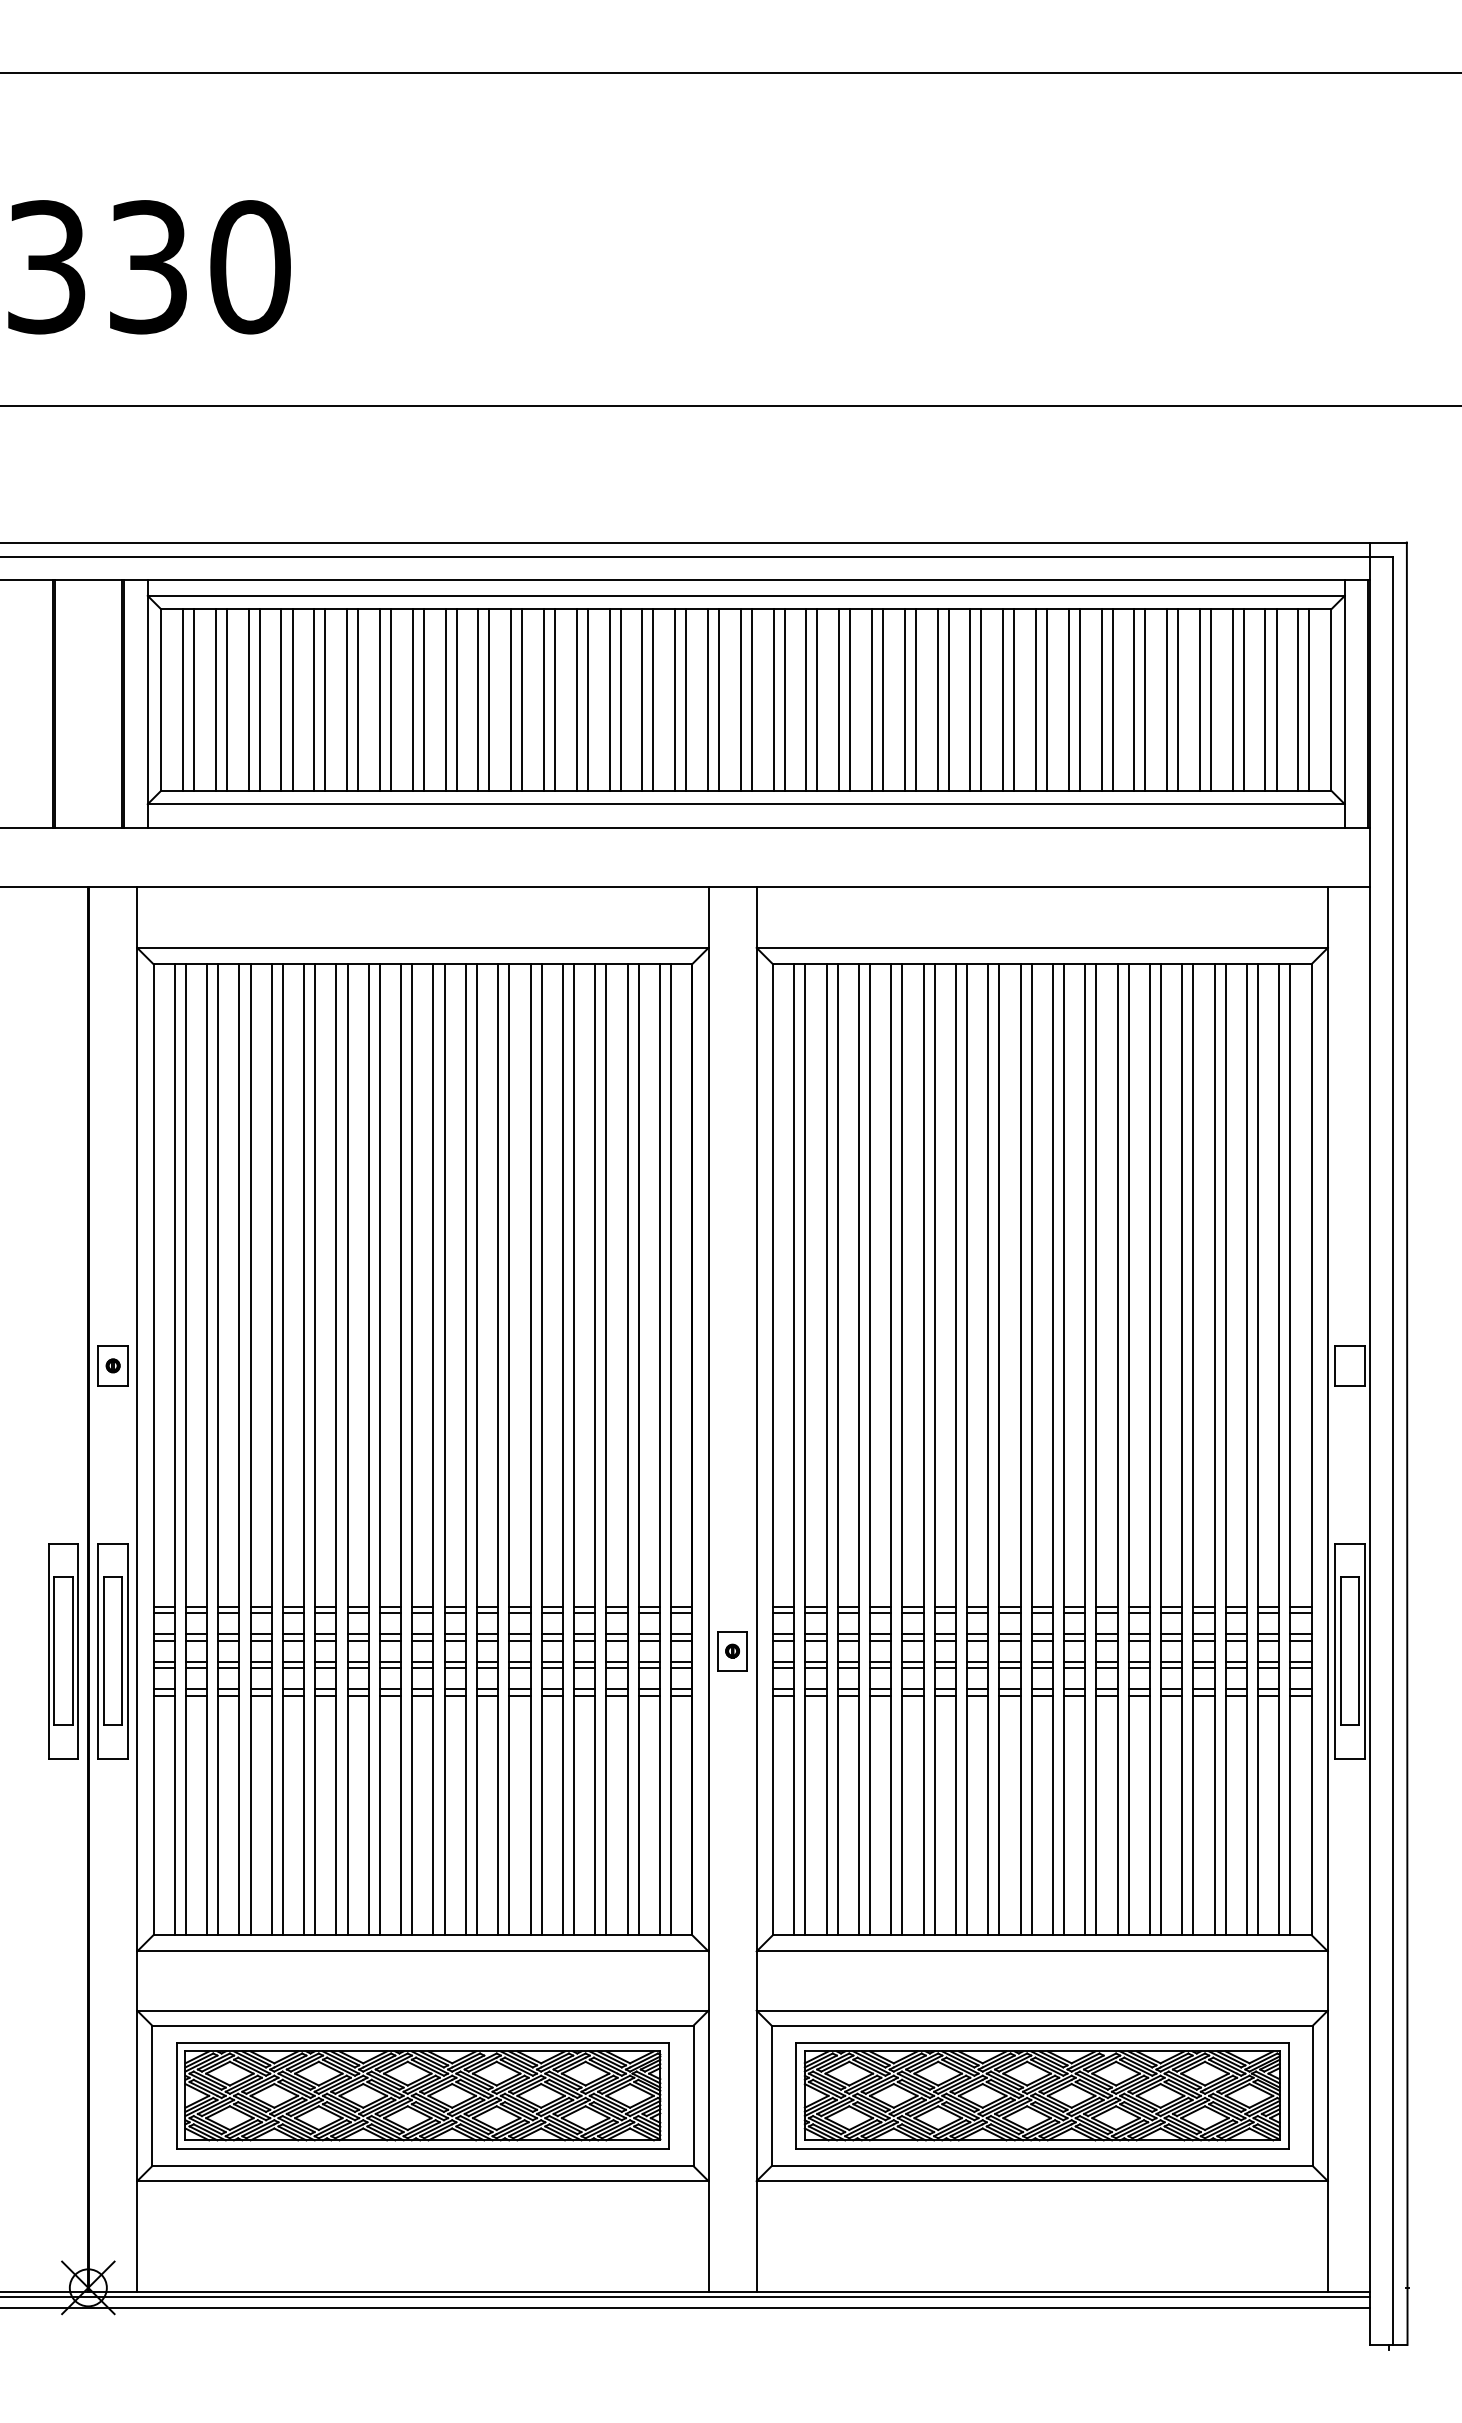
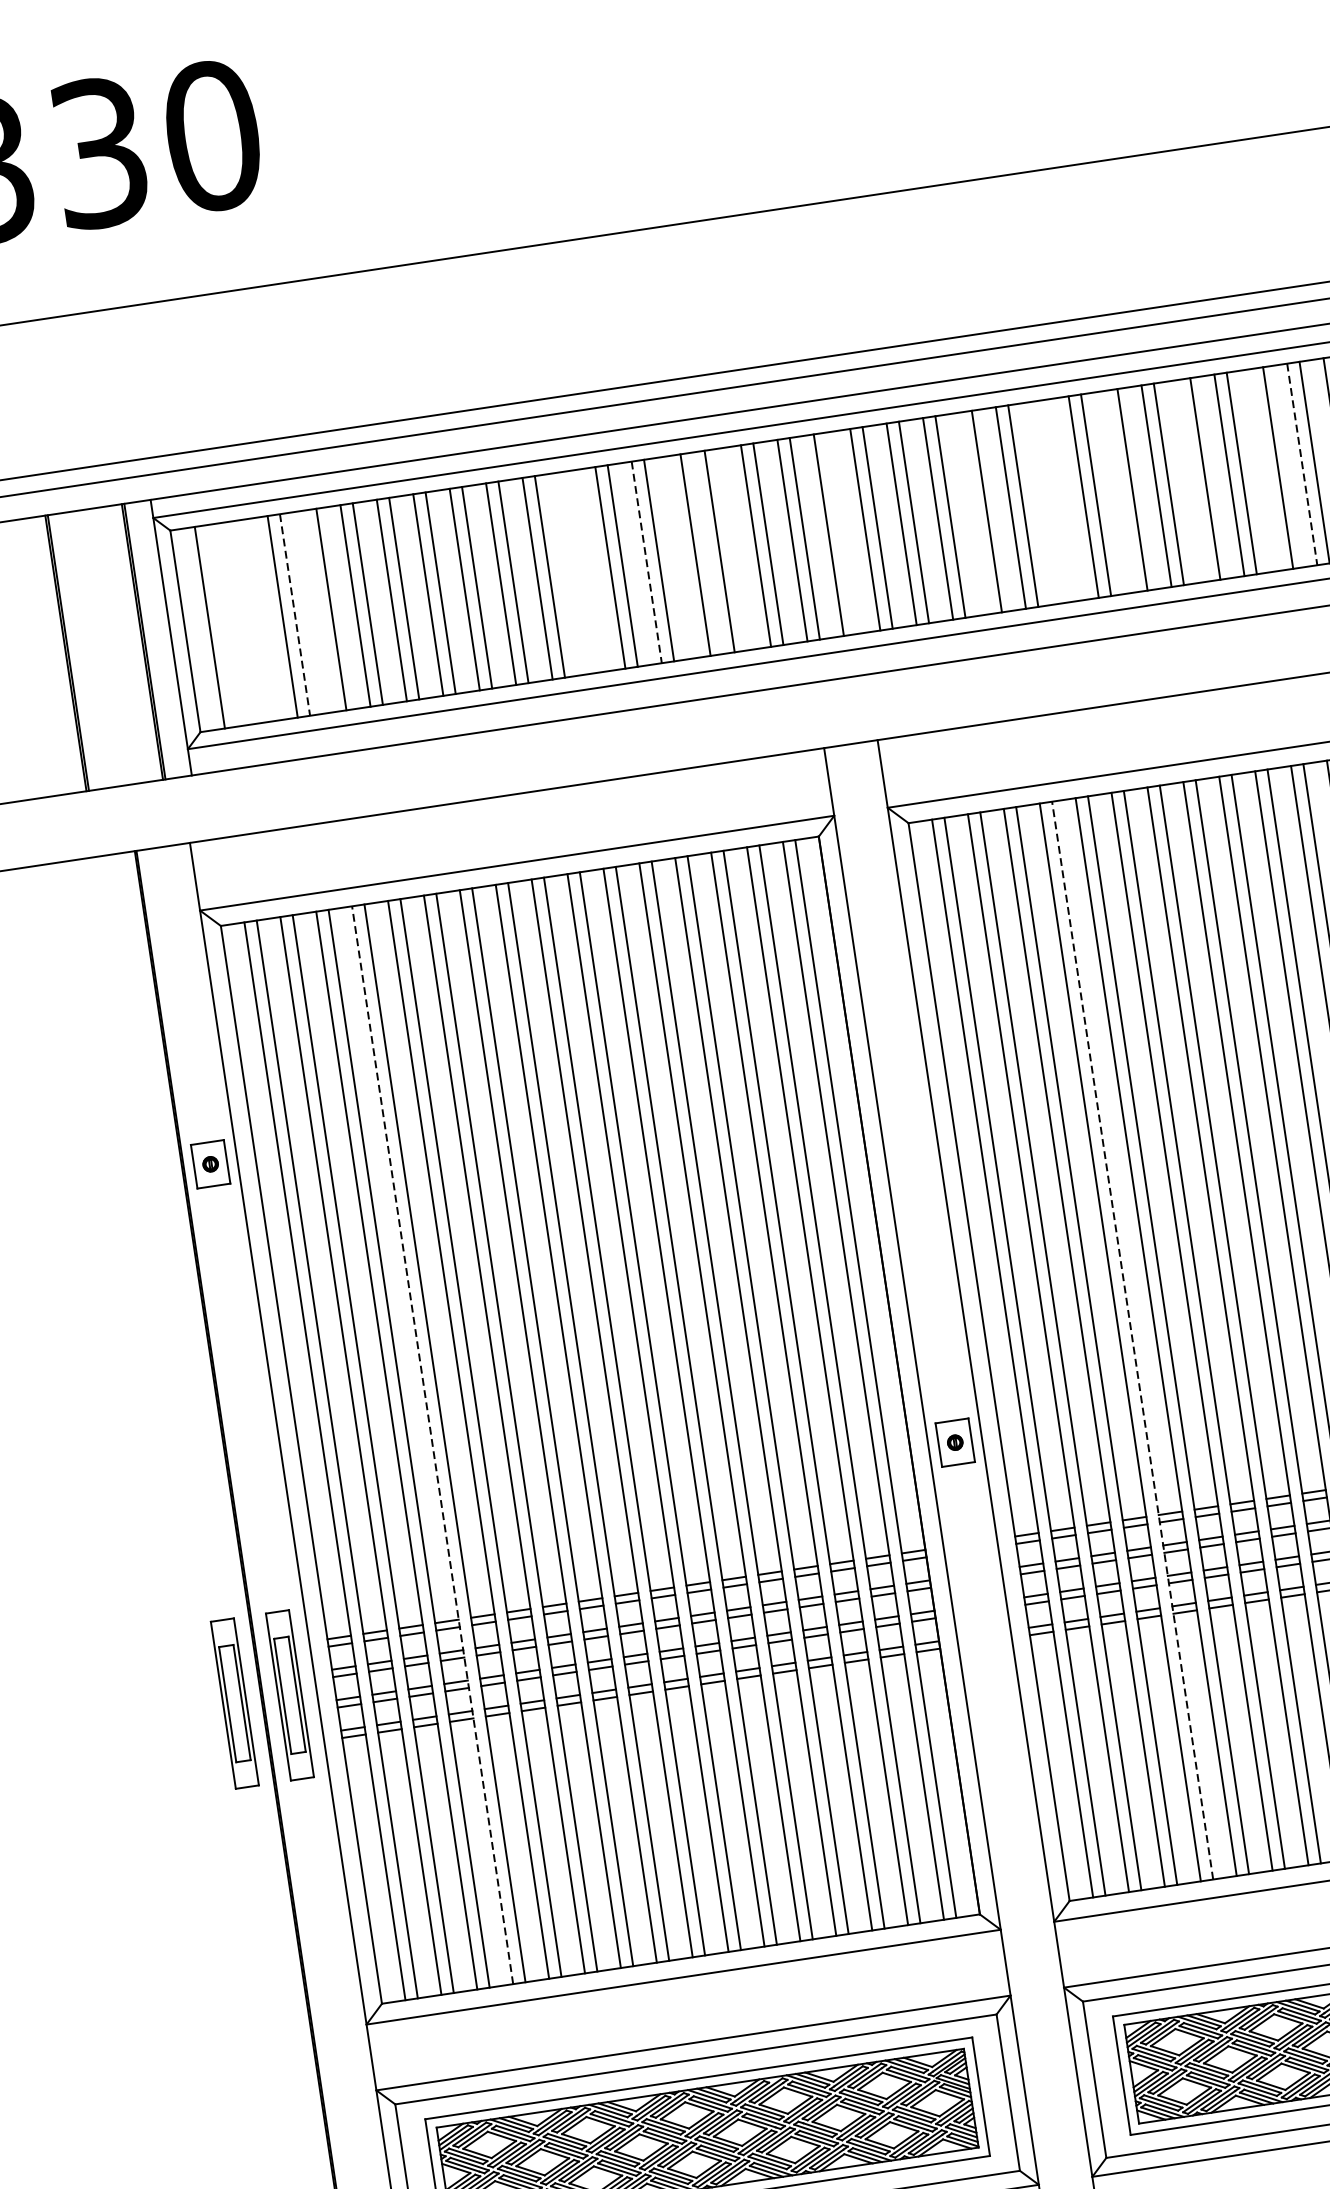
line: (194, 699) -> (222, 625), removed
line: (215, 699) -> (245, 621), removed
line: (227, 699) -> (259, 619), removed
line: (281, 699) -> (318, 610), removed
line: (511, 699) -> (574, 572), removed
line: (522, 699) -> (586, 570), removed
line: (609, 699) -> (683, 556), removed
line: (653, 699) -> (731, 549), removed
line: (751, 699) -> (840, 532), removed
line: (871, 699) -> (973, 512), removed
line: (937, 699) -> (1047, 501), removed
line: (948, 699) -> (1059, 500), removed
line: (1003, 699) -> (1120, 491), removed
line: (1068, 699) -> (1192, 480), removed
line: (1134, 699) -> (1265, 469), removed
line: (259, 700) -> (294, 615), solid -> dashed
line: (576, 700) -> (646, 562), solid -> dashed
line: (1167, 700) -> (1302, 464), solid -> dashed
part: (112, 1365) -> (209, 1163), moved
line: (271, 1449) -> (432, 1445), solid -> dashed
line: (902, 1449) -> (1132, 1340), solid -> dashed
part: (63, 1651) -> (234, 1703), size x0.7
part: (112, 1651) -> (289, 1695), size x0.7
part: (732, 1651) -> (955, 1442), moved

